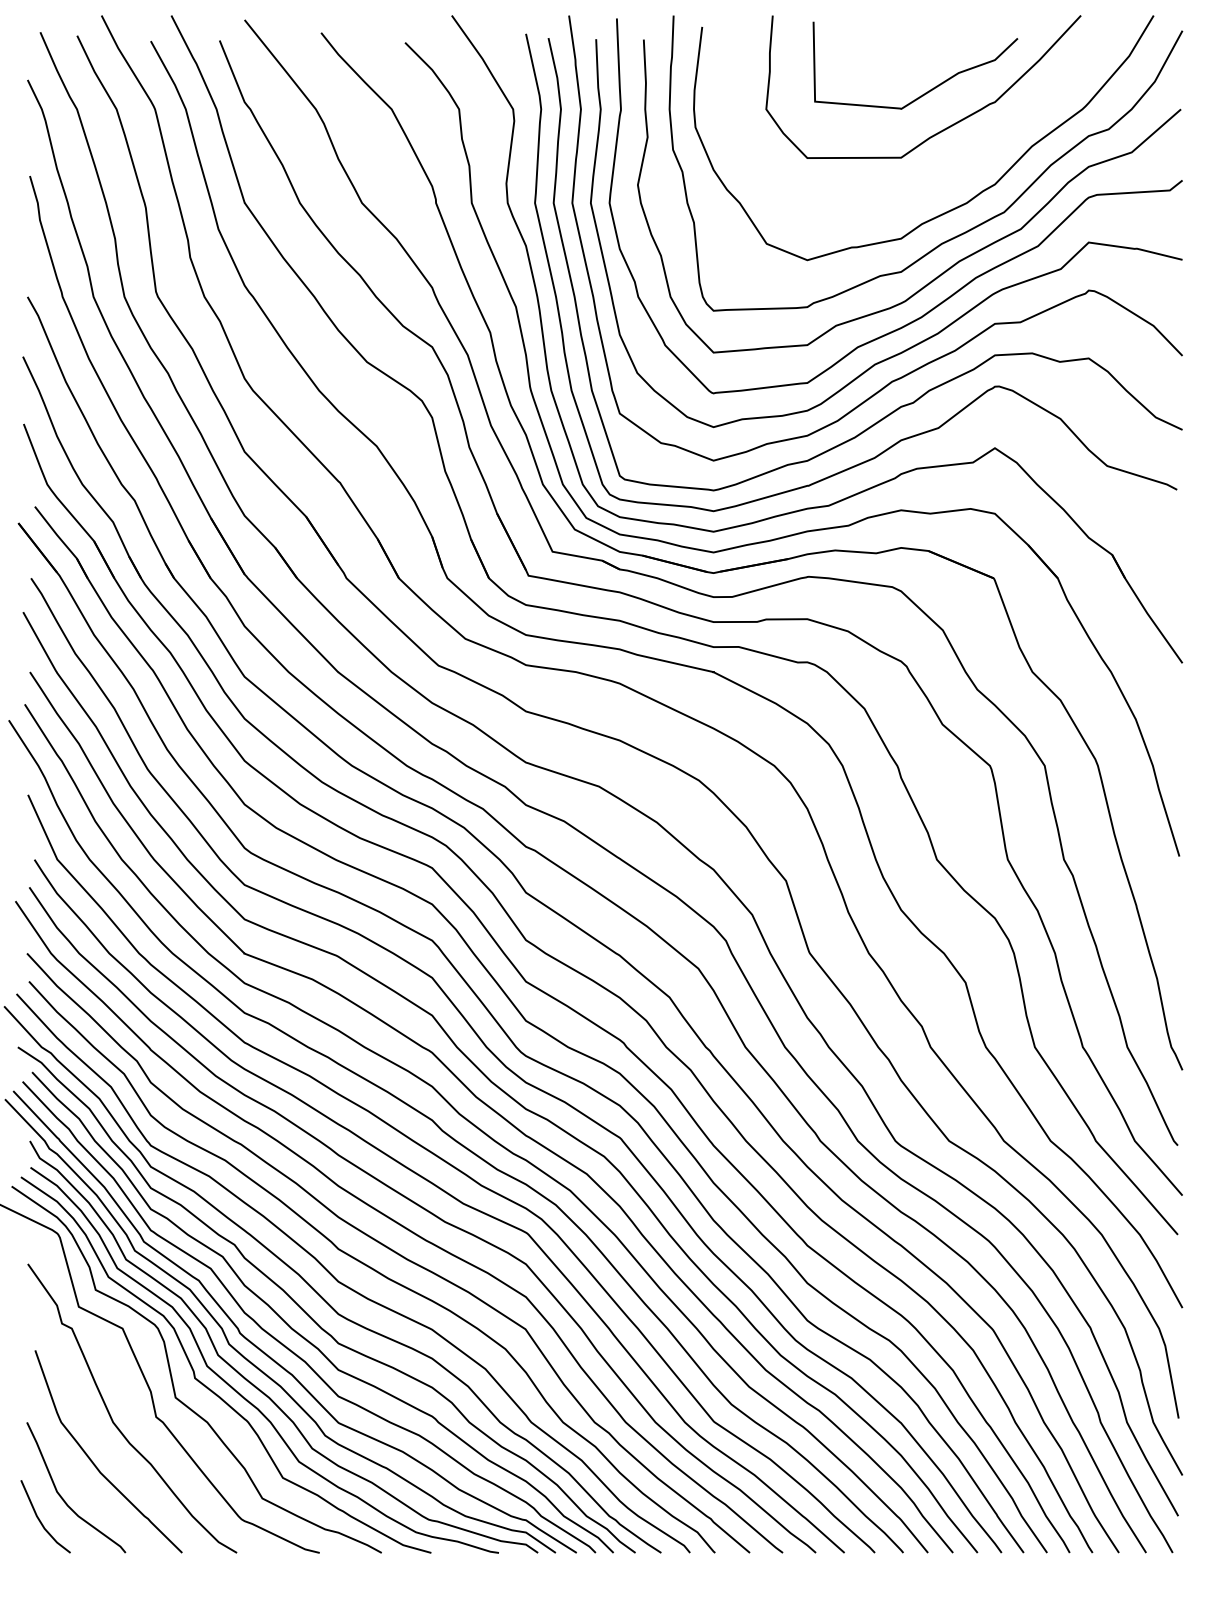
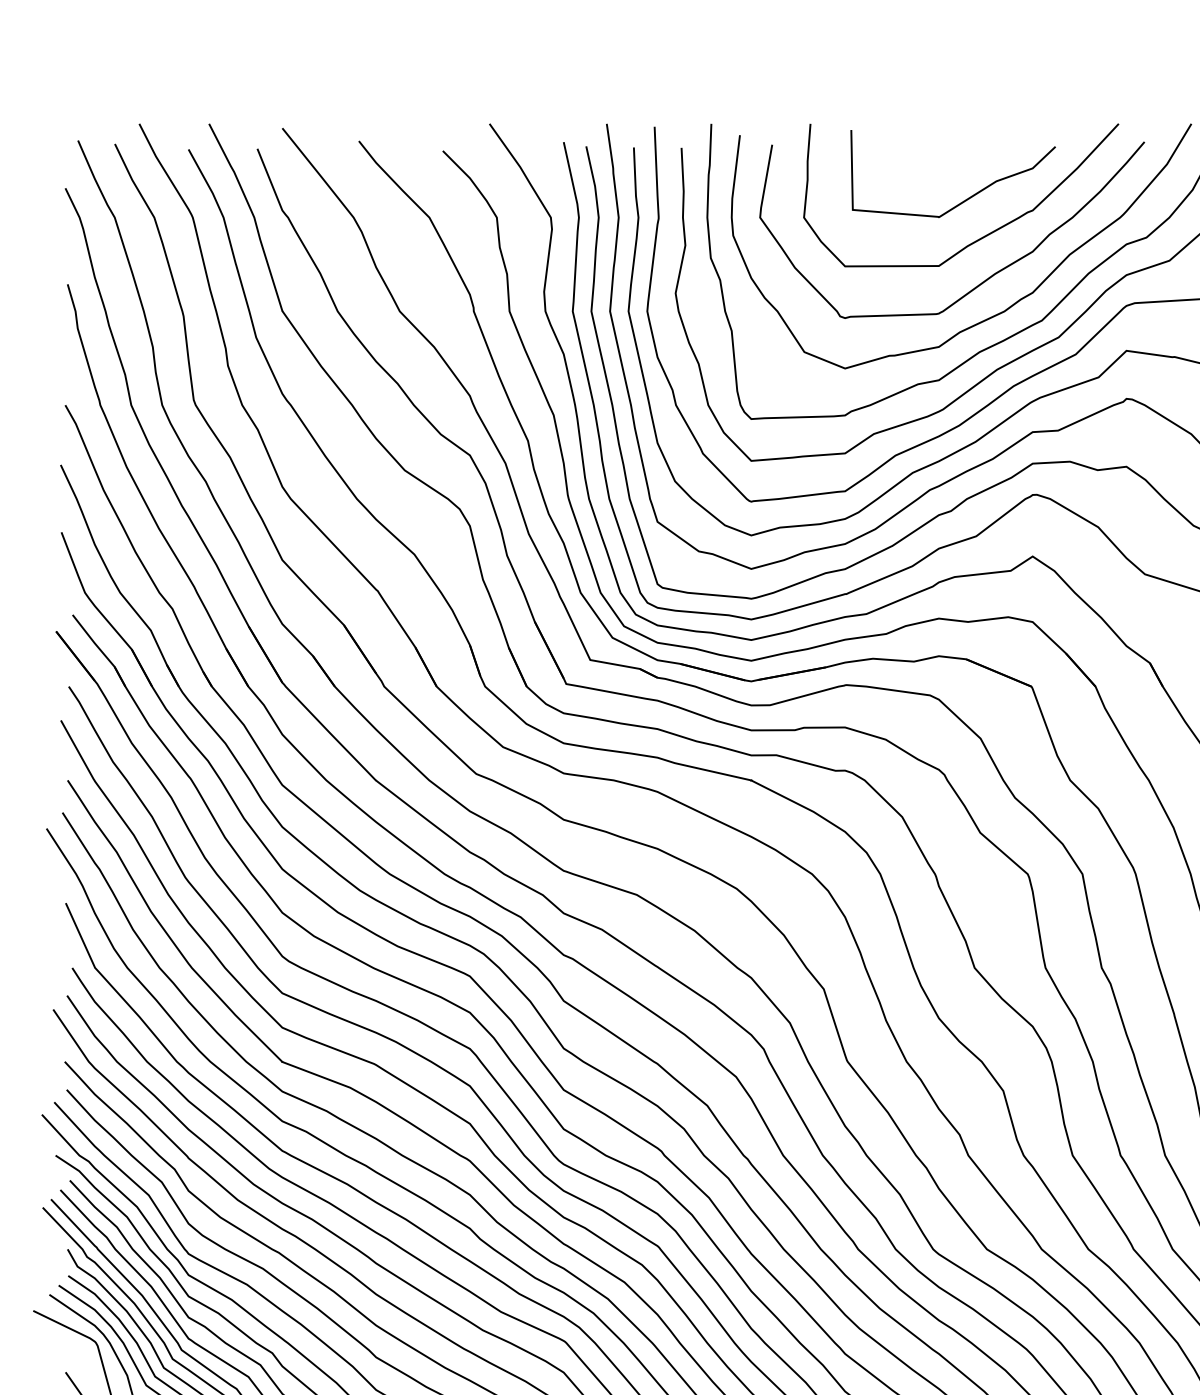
curve: (948, 170) -> (986, 278), added

